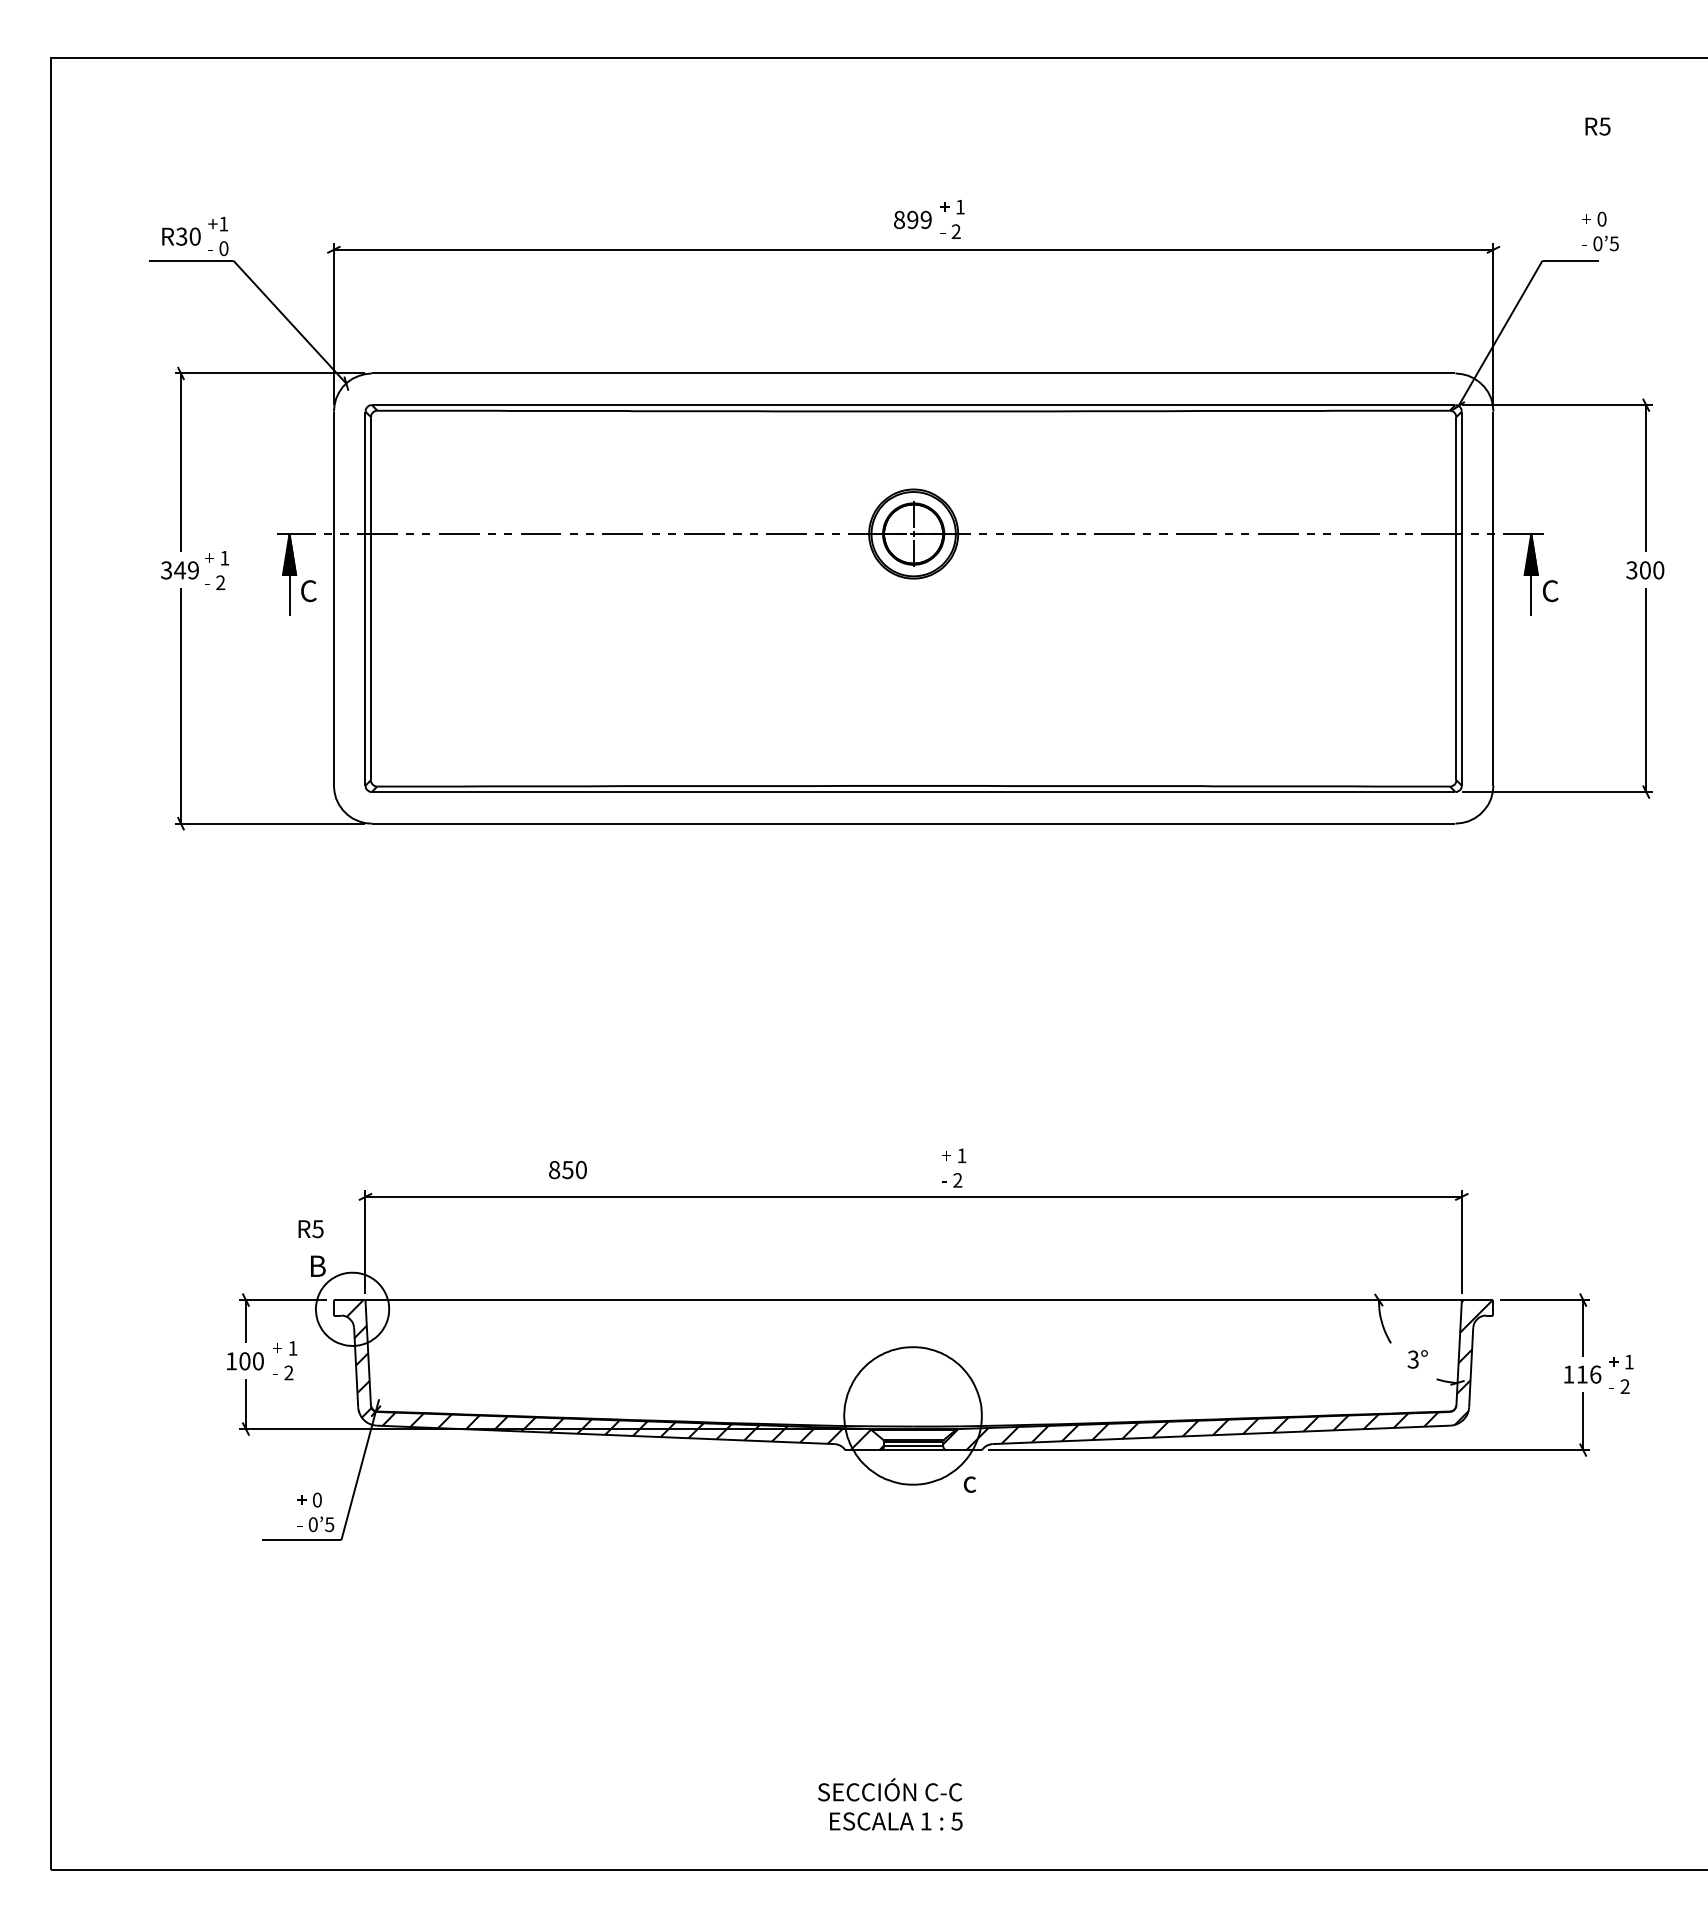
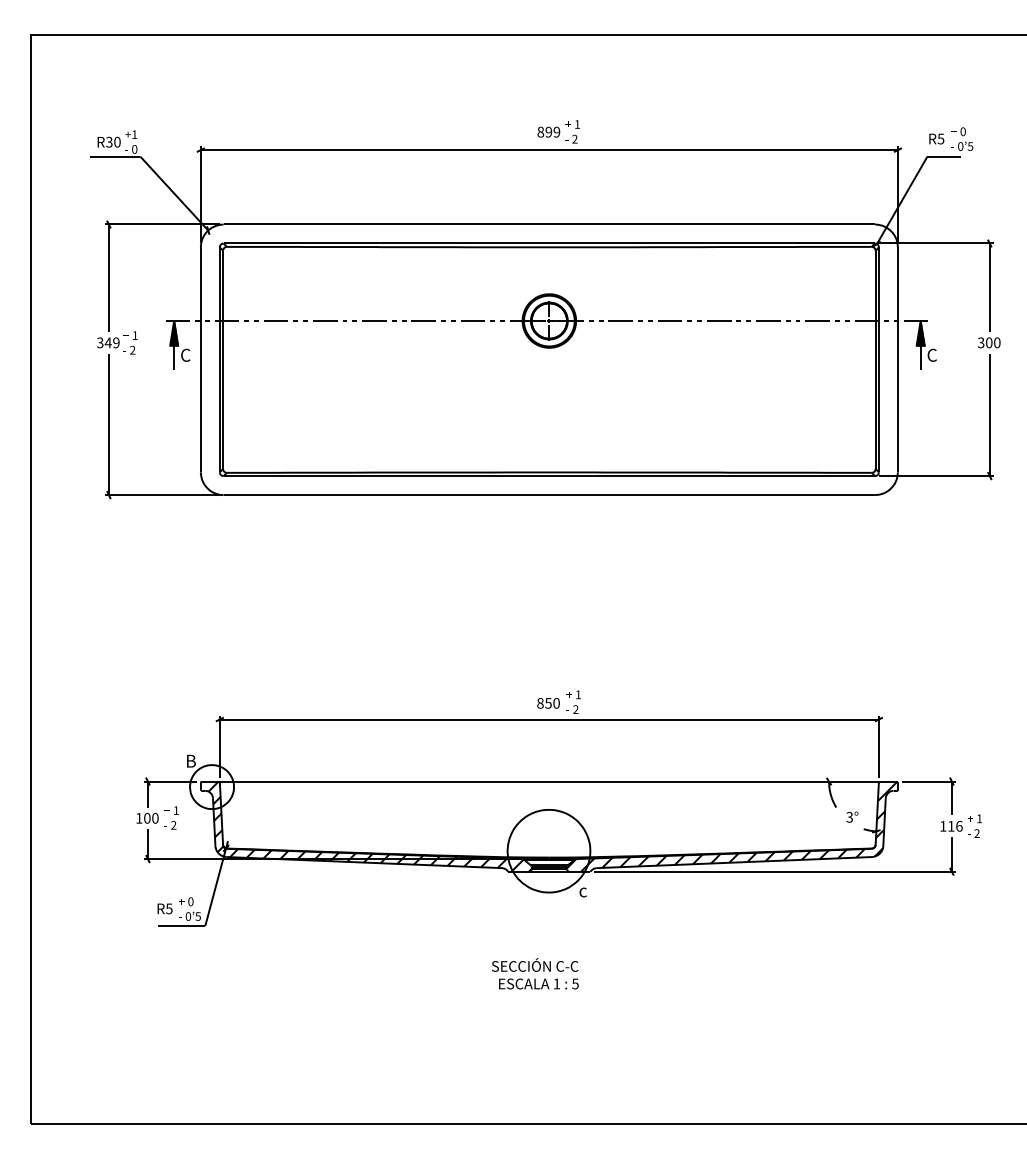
text: (1597, 125) -> (936, 138), moved
text: (567, 1170) -> (548, 703), moved
text: (310, 1228) -> (164, 908), moved
text: (890, 1804) -> (535, 973), moved

